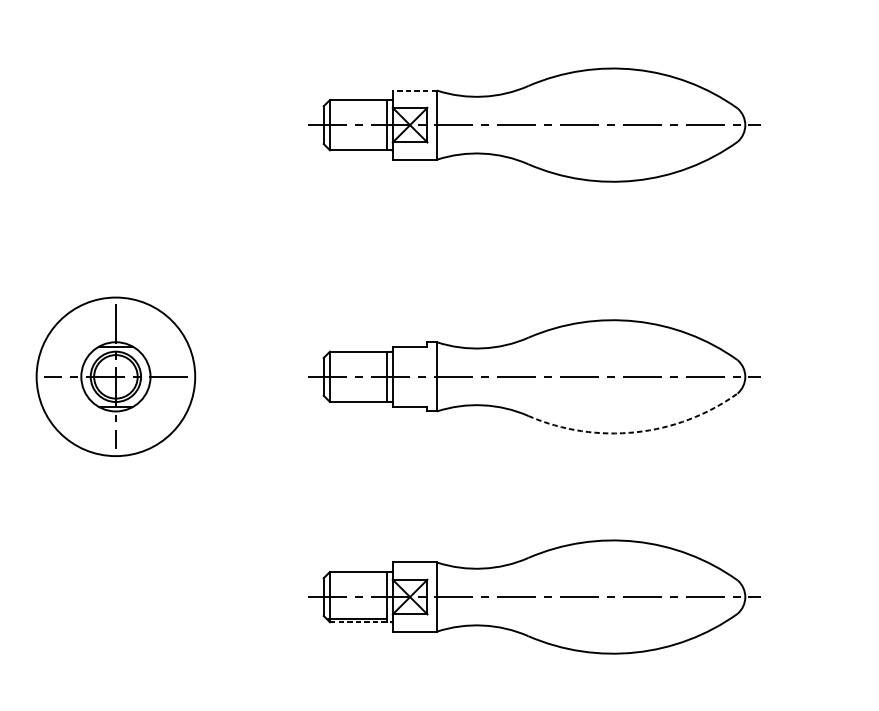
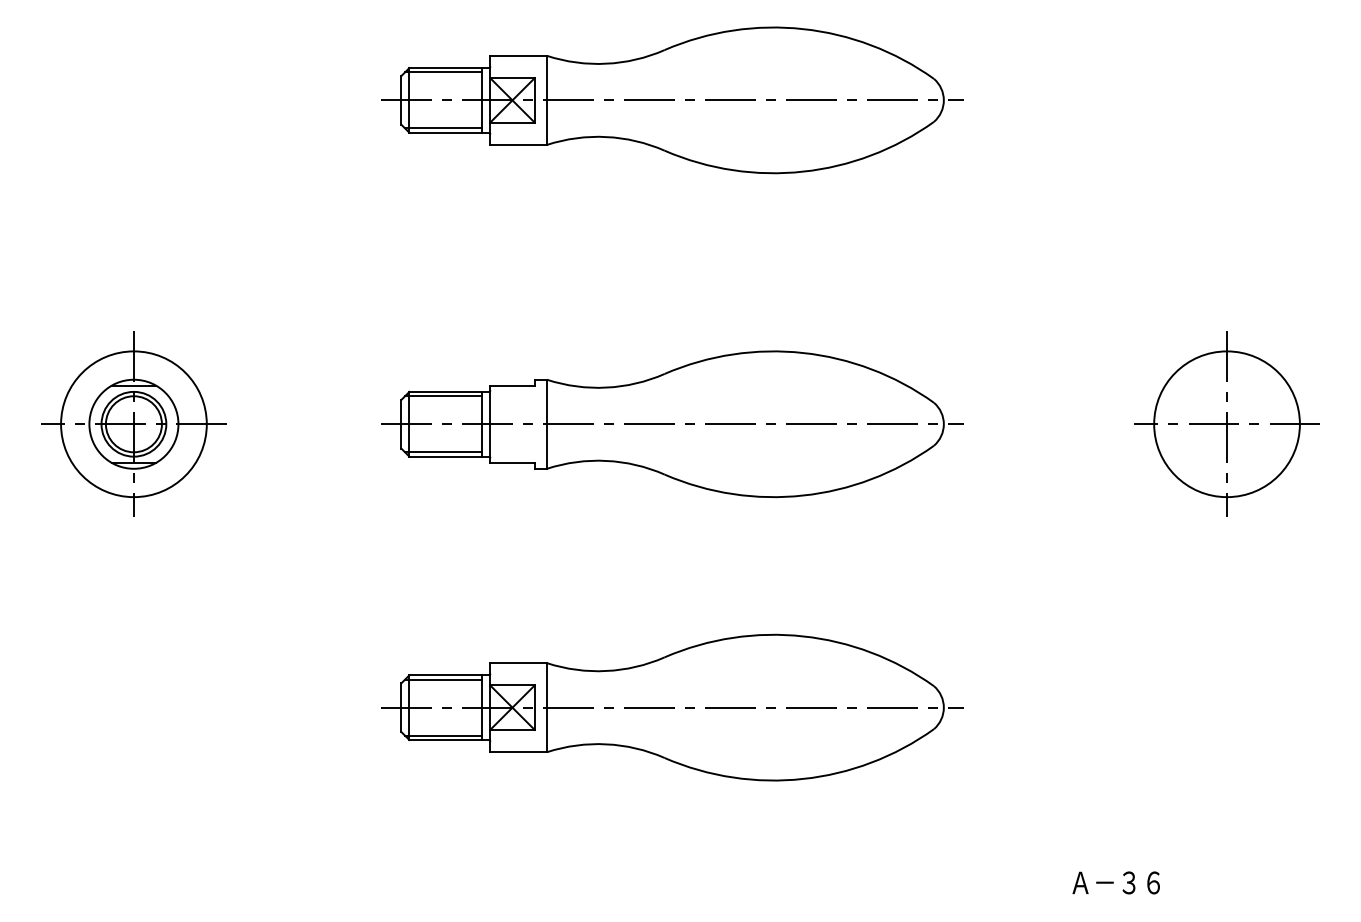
line: (414, 90) -> (518, 55), dashed -> solid
line: (356, 103) -> (443, 72), added
line: (356, 147) -> (443, 128), added
line: (356, 355) -> (443, 396), added
circle: (115, 377) -> (133, 424), size x0.71
line: (356, 398) -> (443, 452), added
arc: (636, 432) -> (803, 495), dashed -> solid
line: (356, 575) -> (443, 679), added
line: (361, 622) -> (449, 740), dashed -> solid

